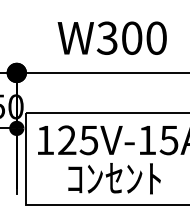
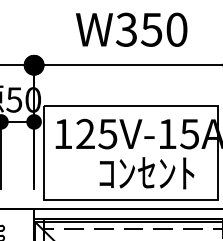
text: (131, 37) -> (151, 29), W300 -> W350
text: (114, 178) -> (146, 173), moved

